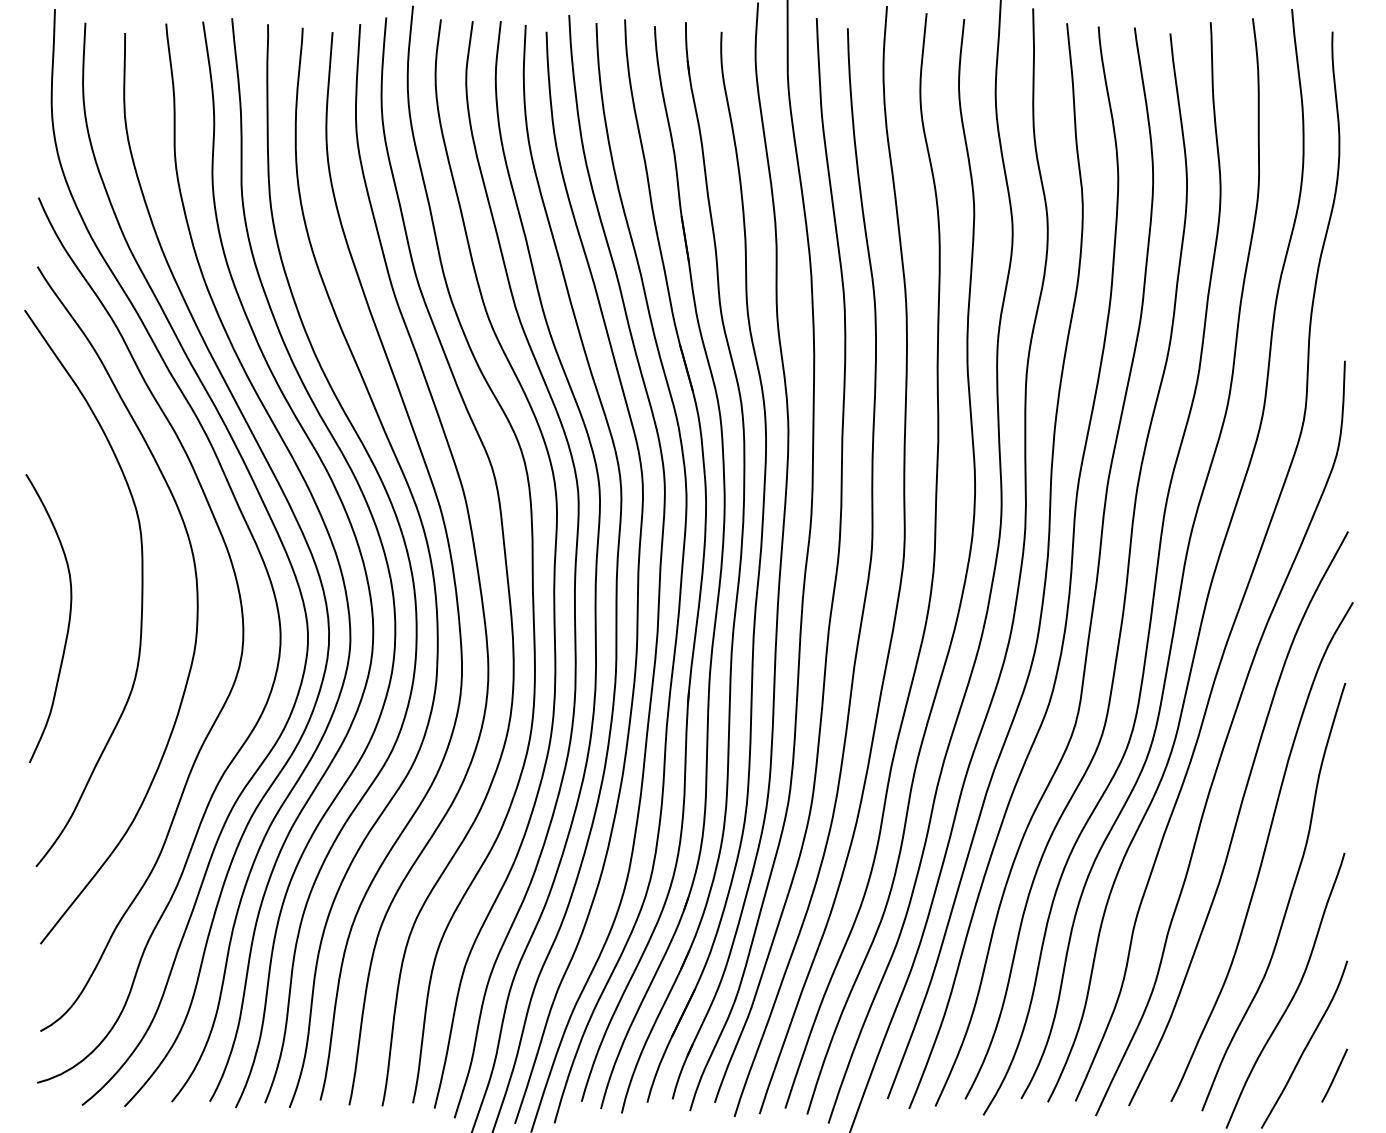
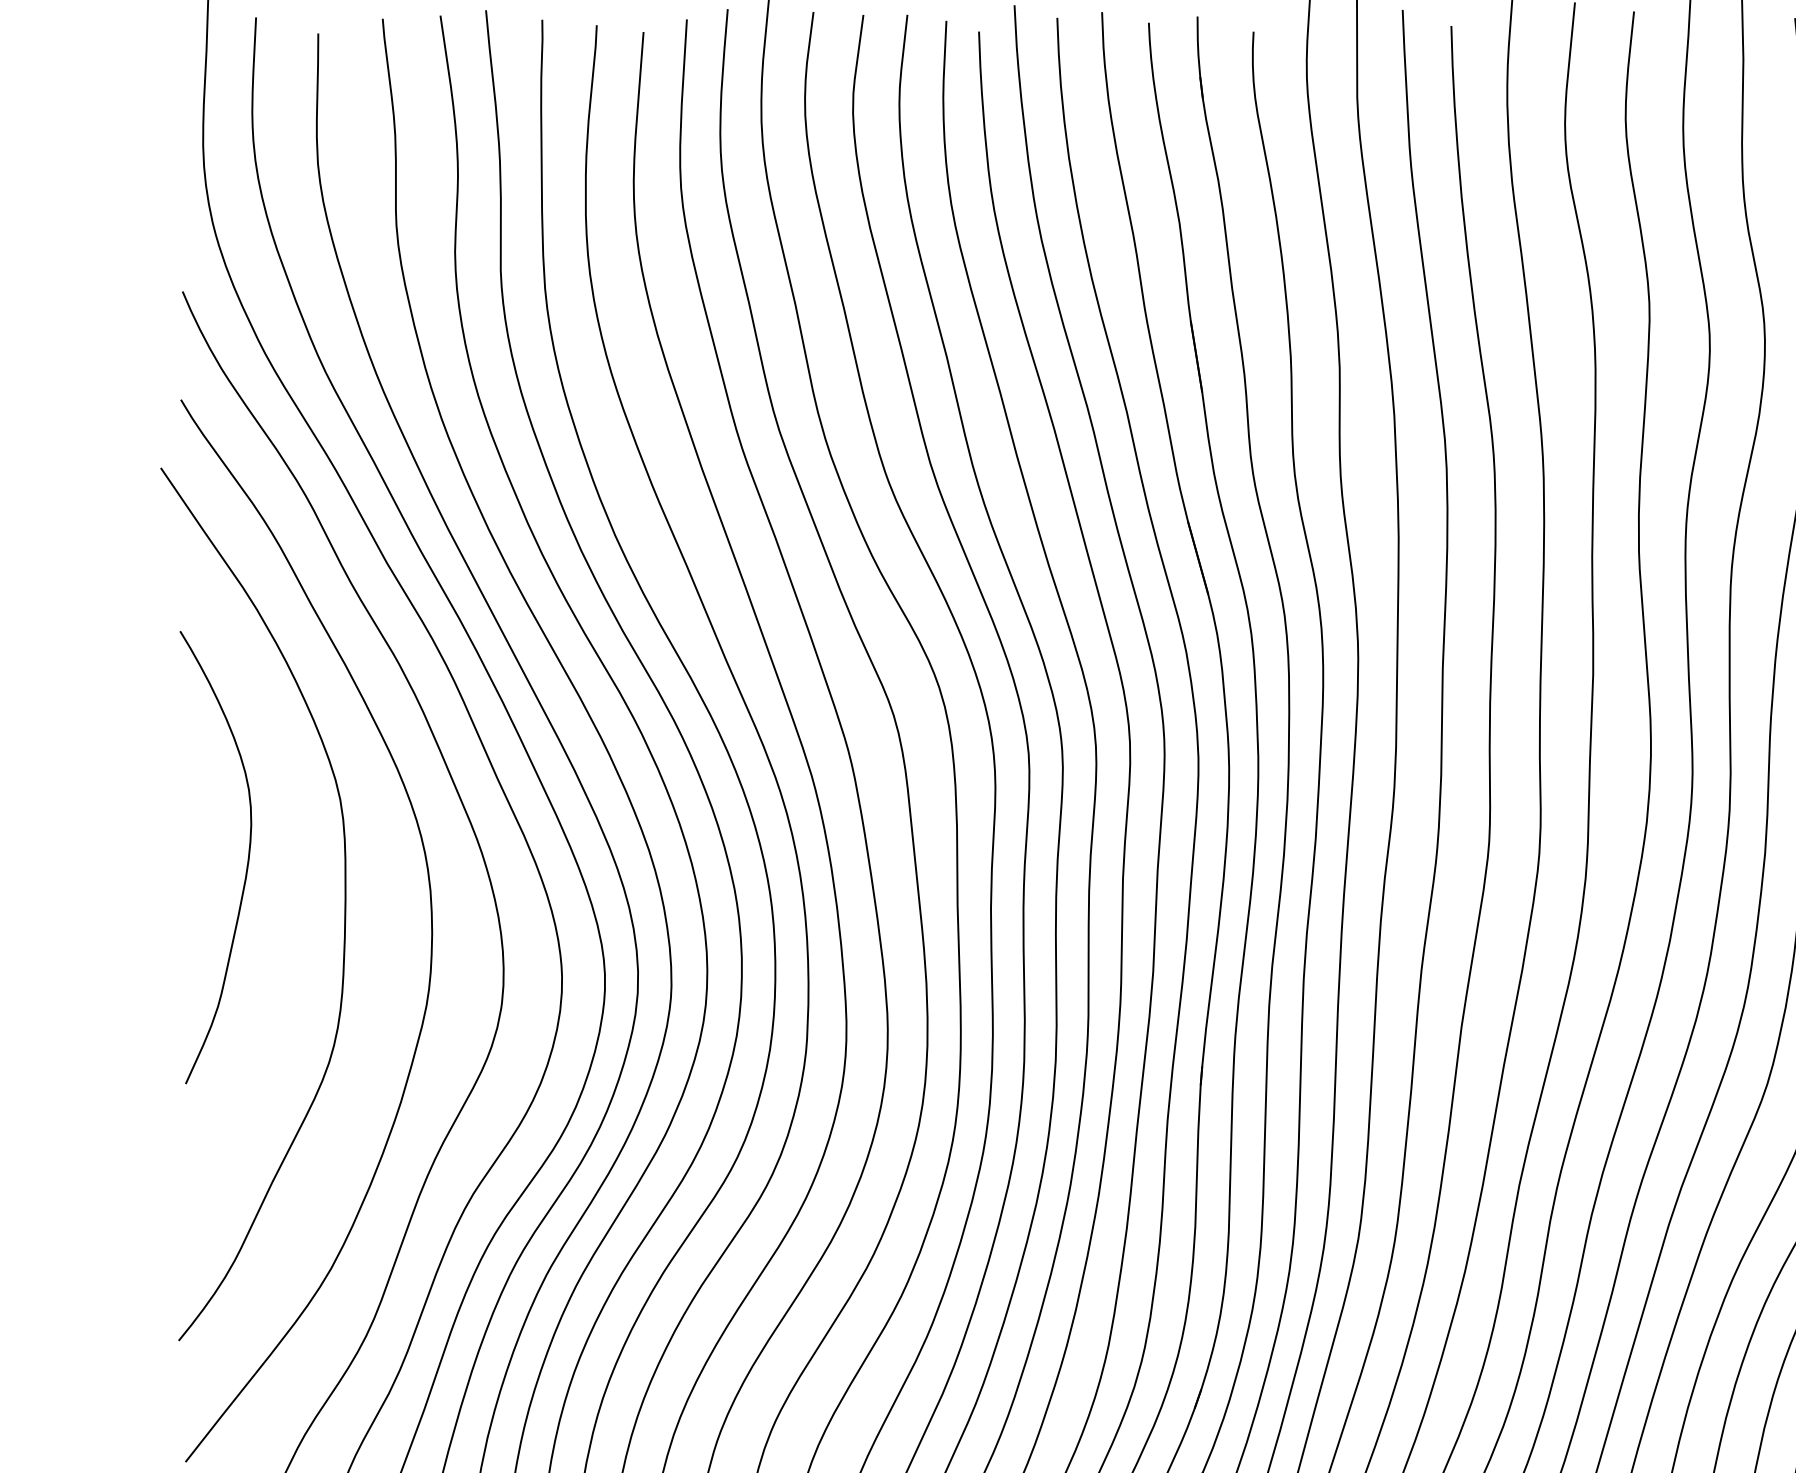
curve: (68, 619) -> (246, 858), moved

